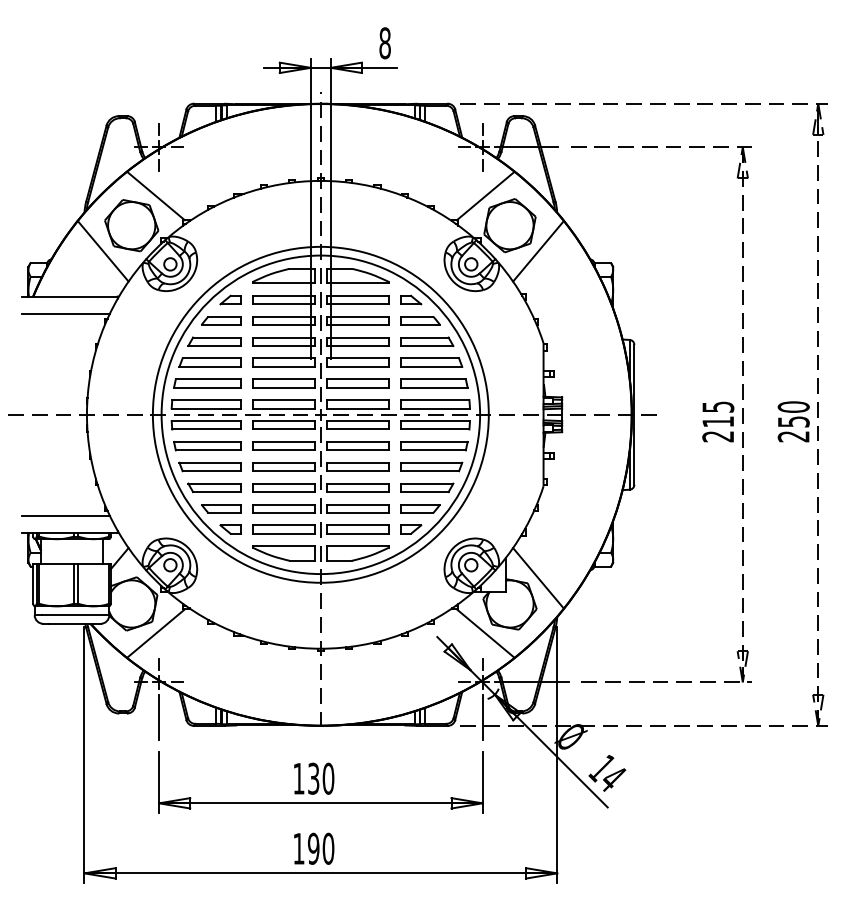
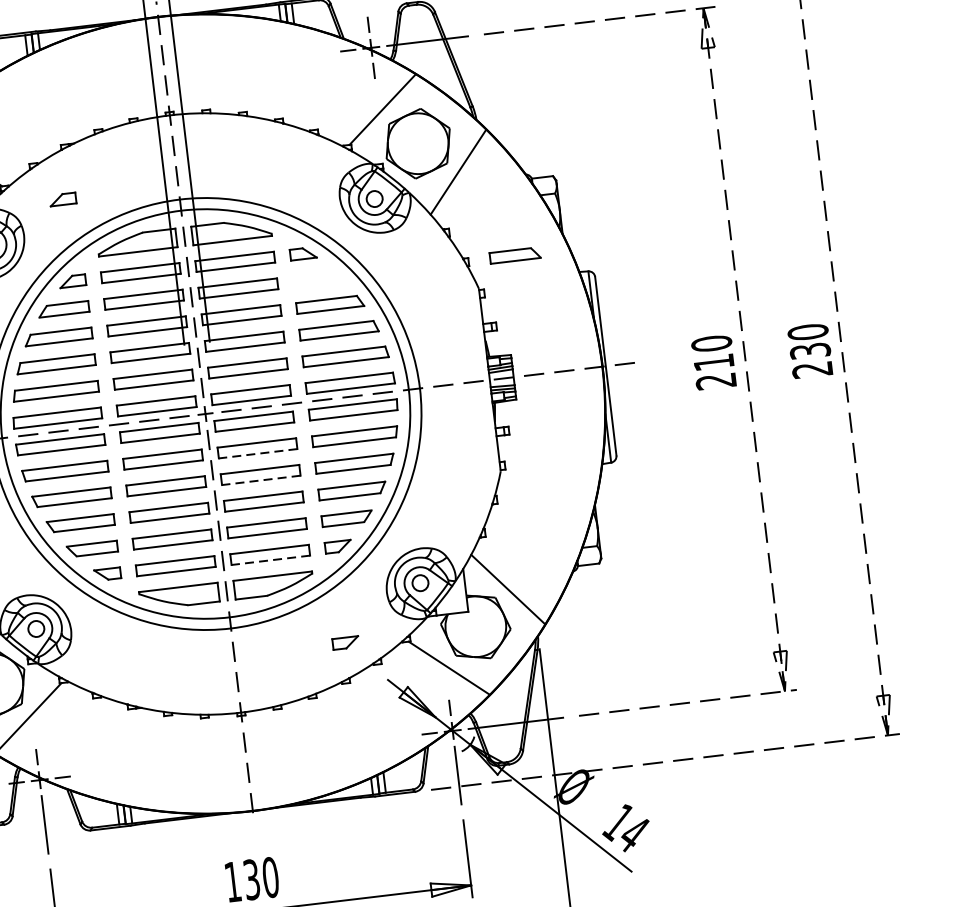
part: (230, 235) -> (62, 198), added
part: (420, 320) -> (515, 254), moved
text: (718, 406) -> (711, 342), 215 -> 210
text: (793, 421) -> (809, 350), 250 -> 230
line: (357, 450) -> (257, 453), solid -> dashed
line: (357, 471) -> (260, 480), solid -> dashed
line: (357, 533) -> (270, 559), solid -> dashed
part: (408, 604) -> (346, 642), added

